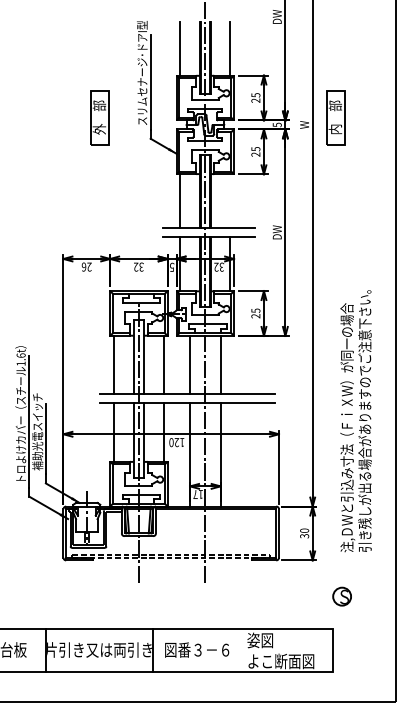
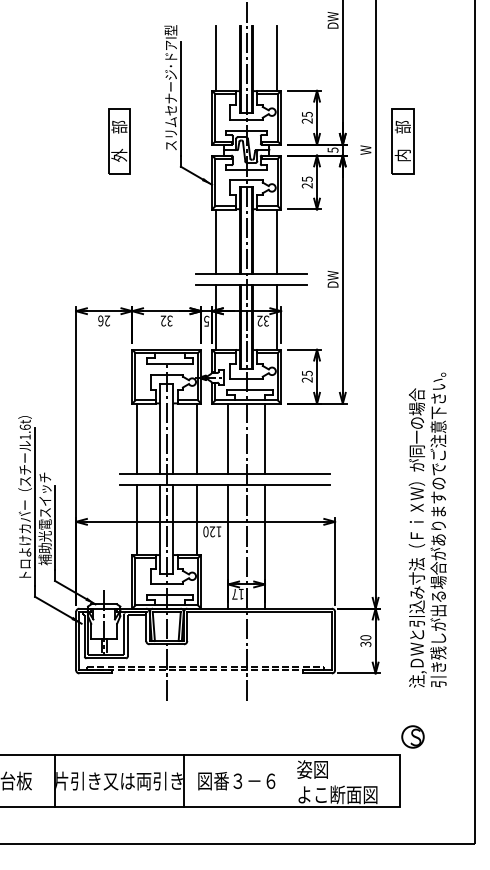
line: (230, 200) -> (276, 241), added
text: (355, 420) -> (427, 529), moved
part: (341, 596) -> (412, 736), moved

